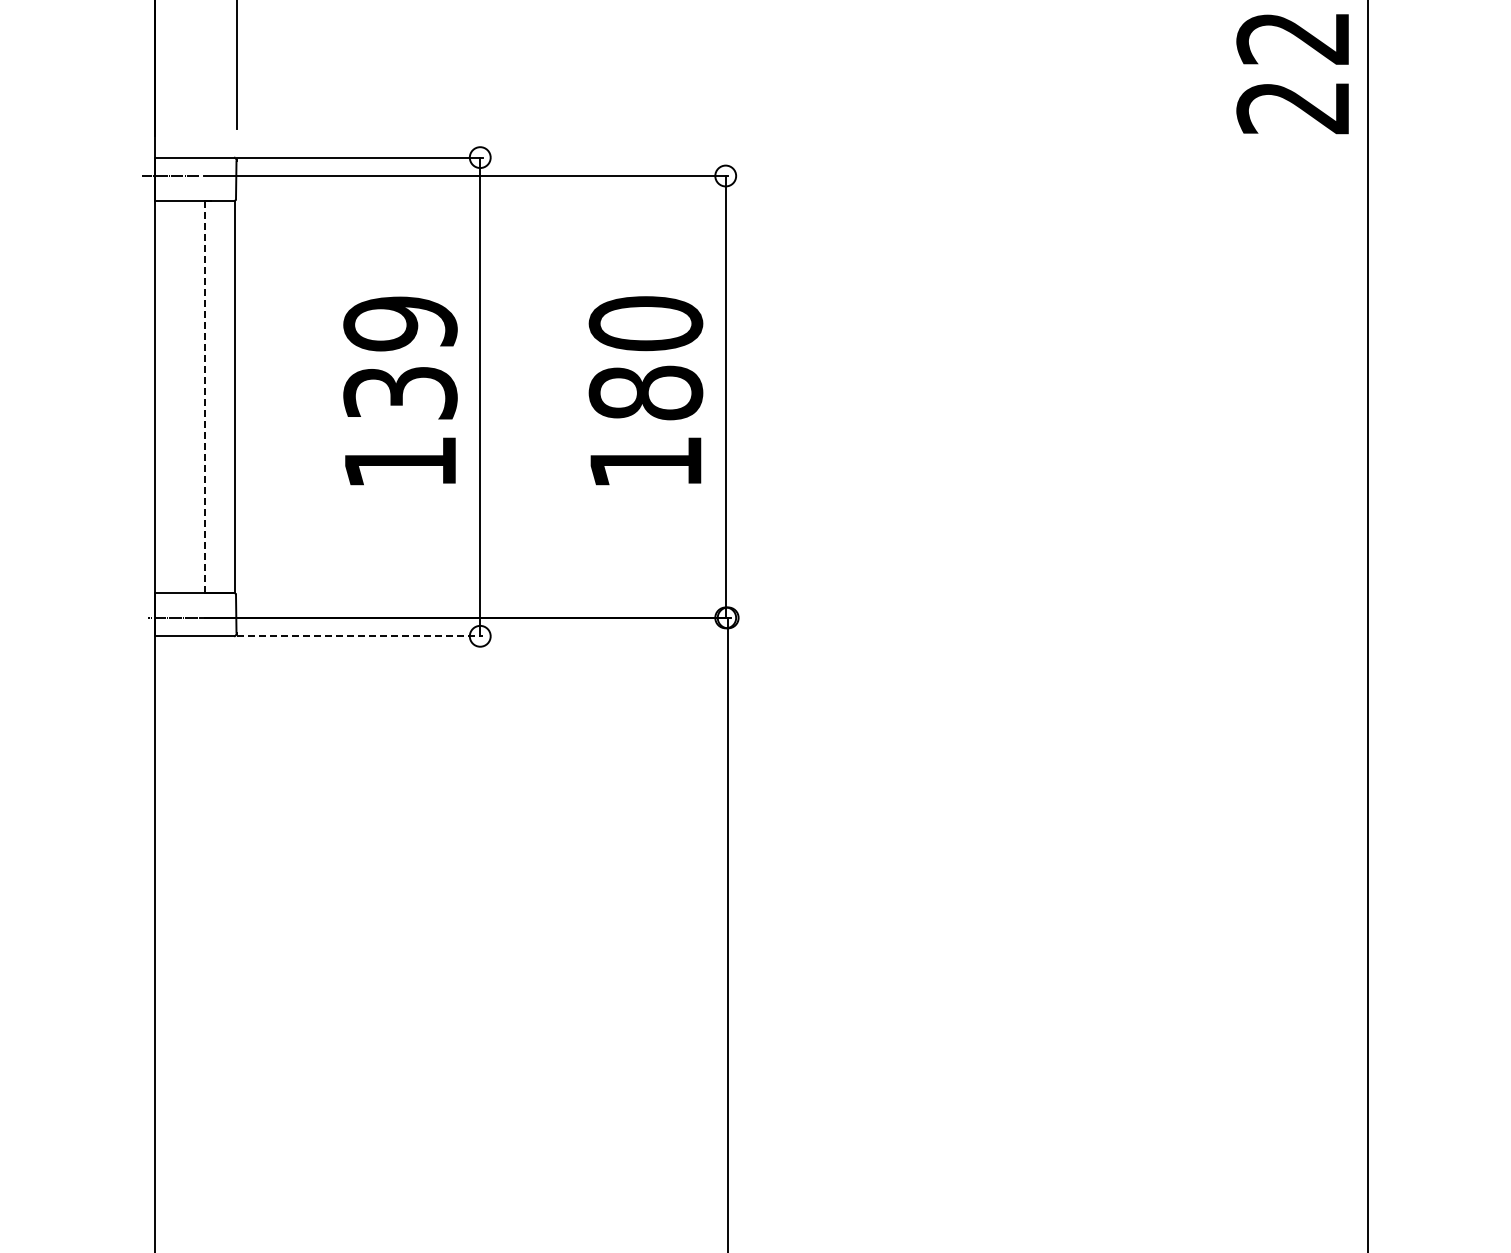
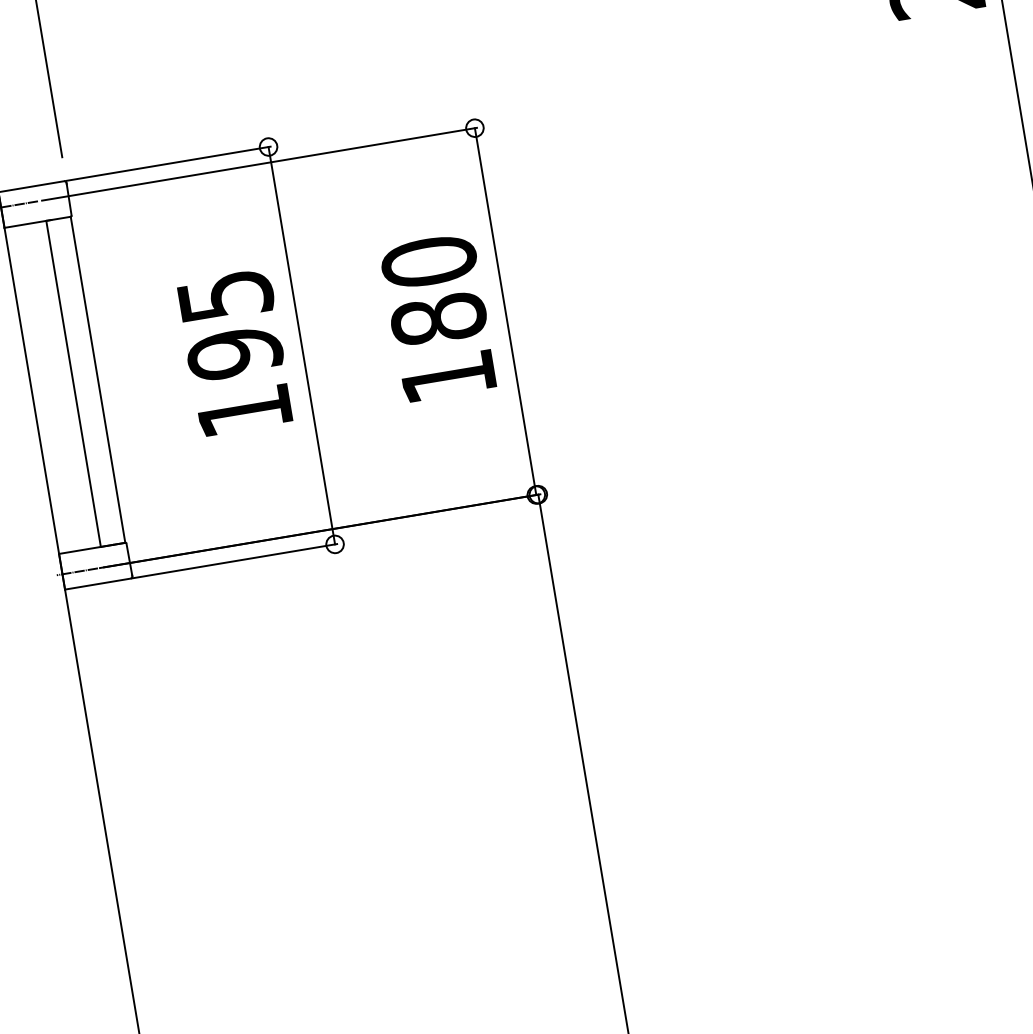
text: (400, 358) -> (230, 324), 139 -> 195
line: (205, 396) -> (73, 383), dashed -> solid
line: (360, 636) -> (235, 561), dashed -> solid

